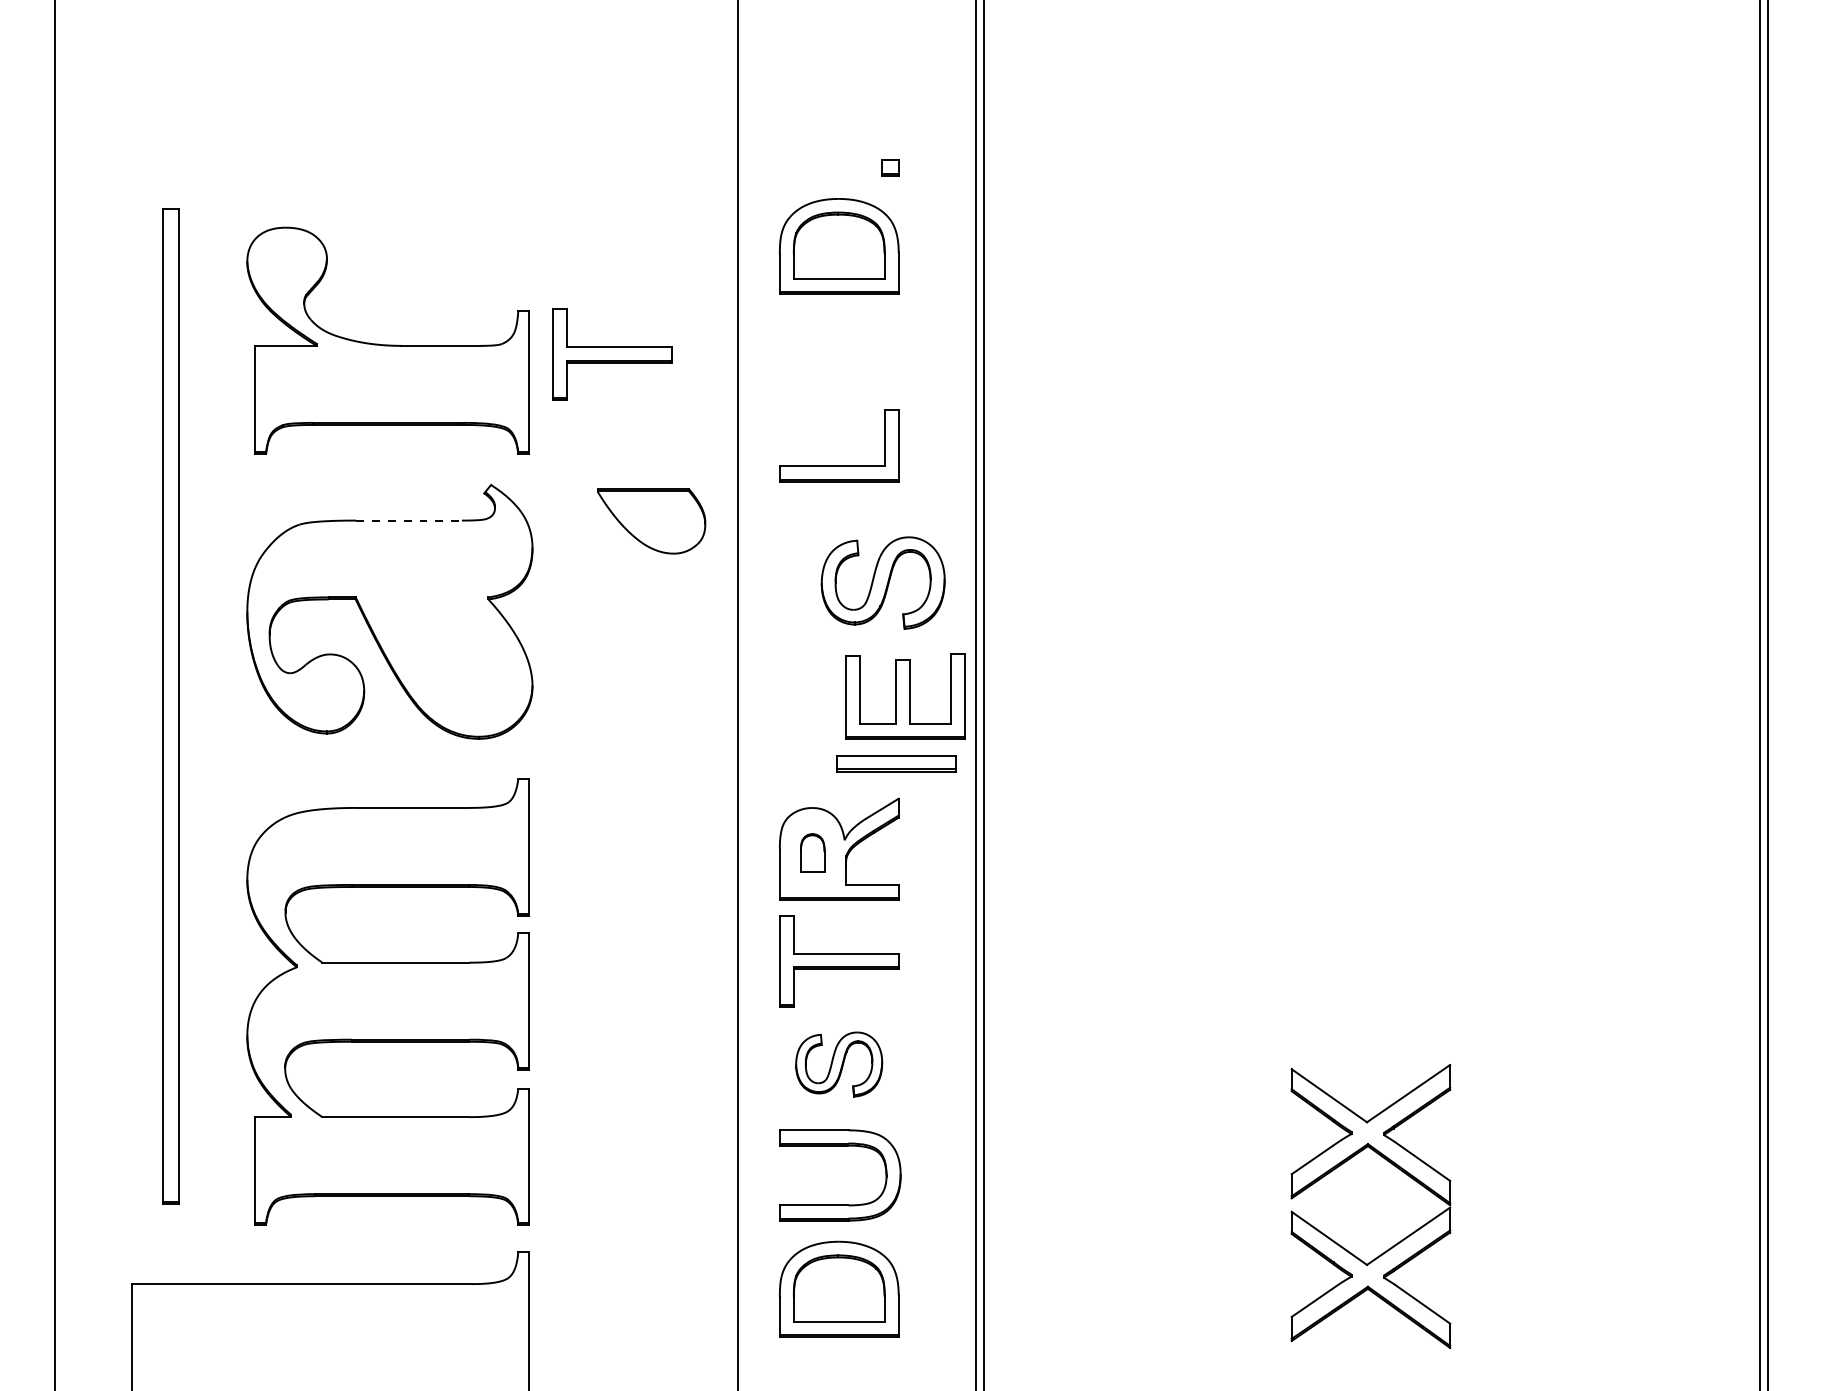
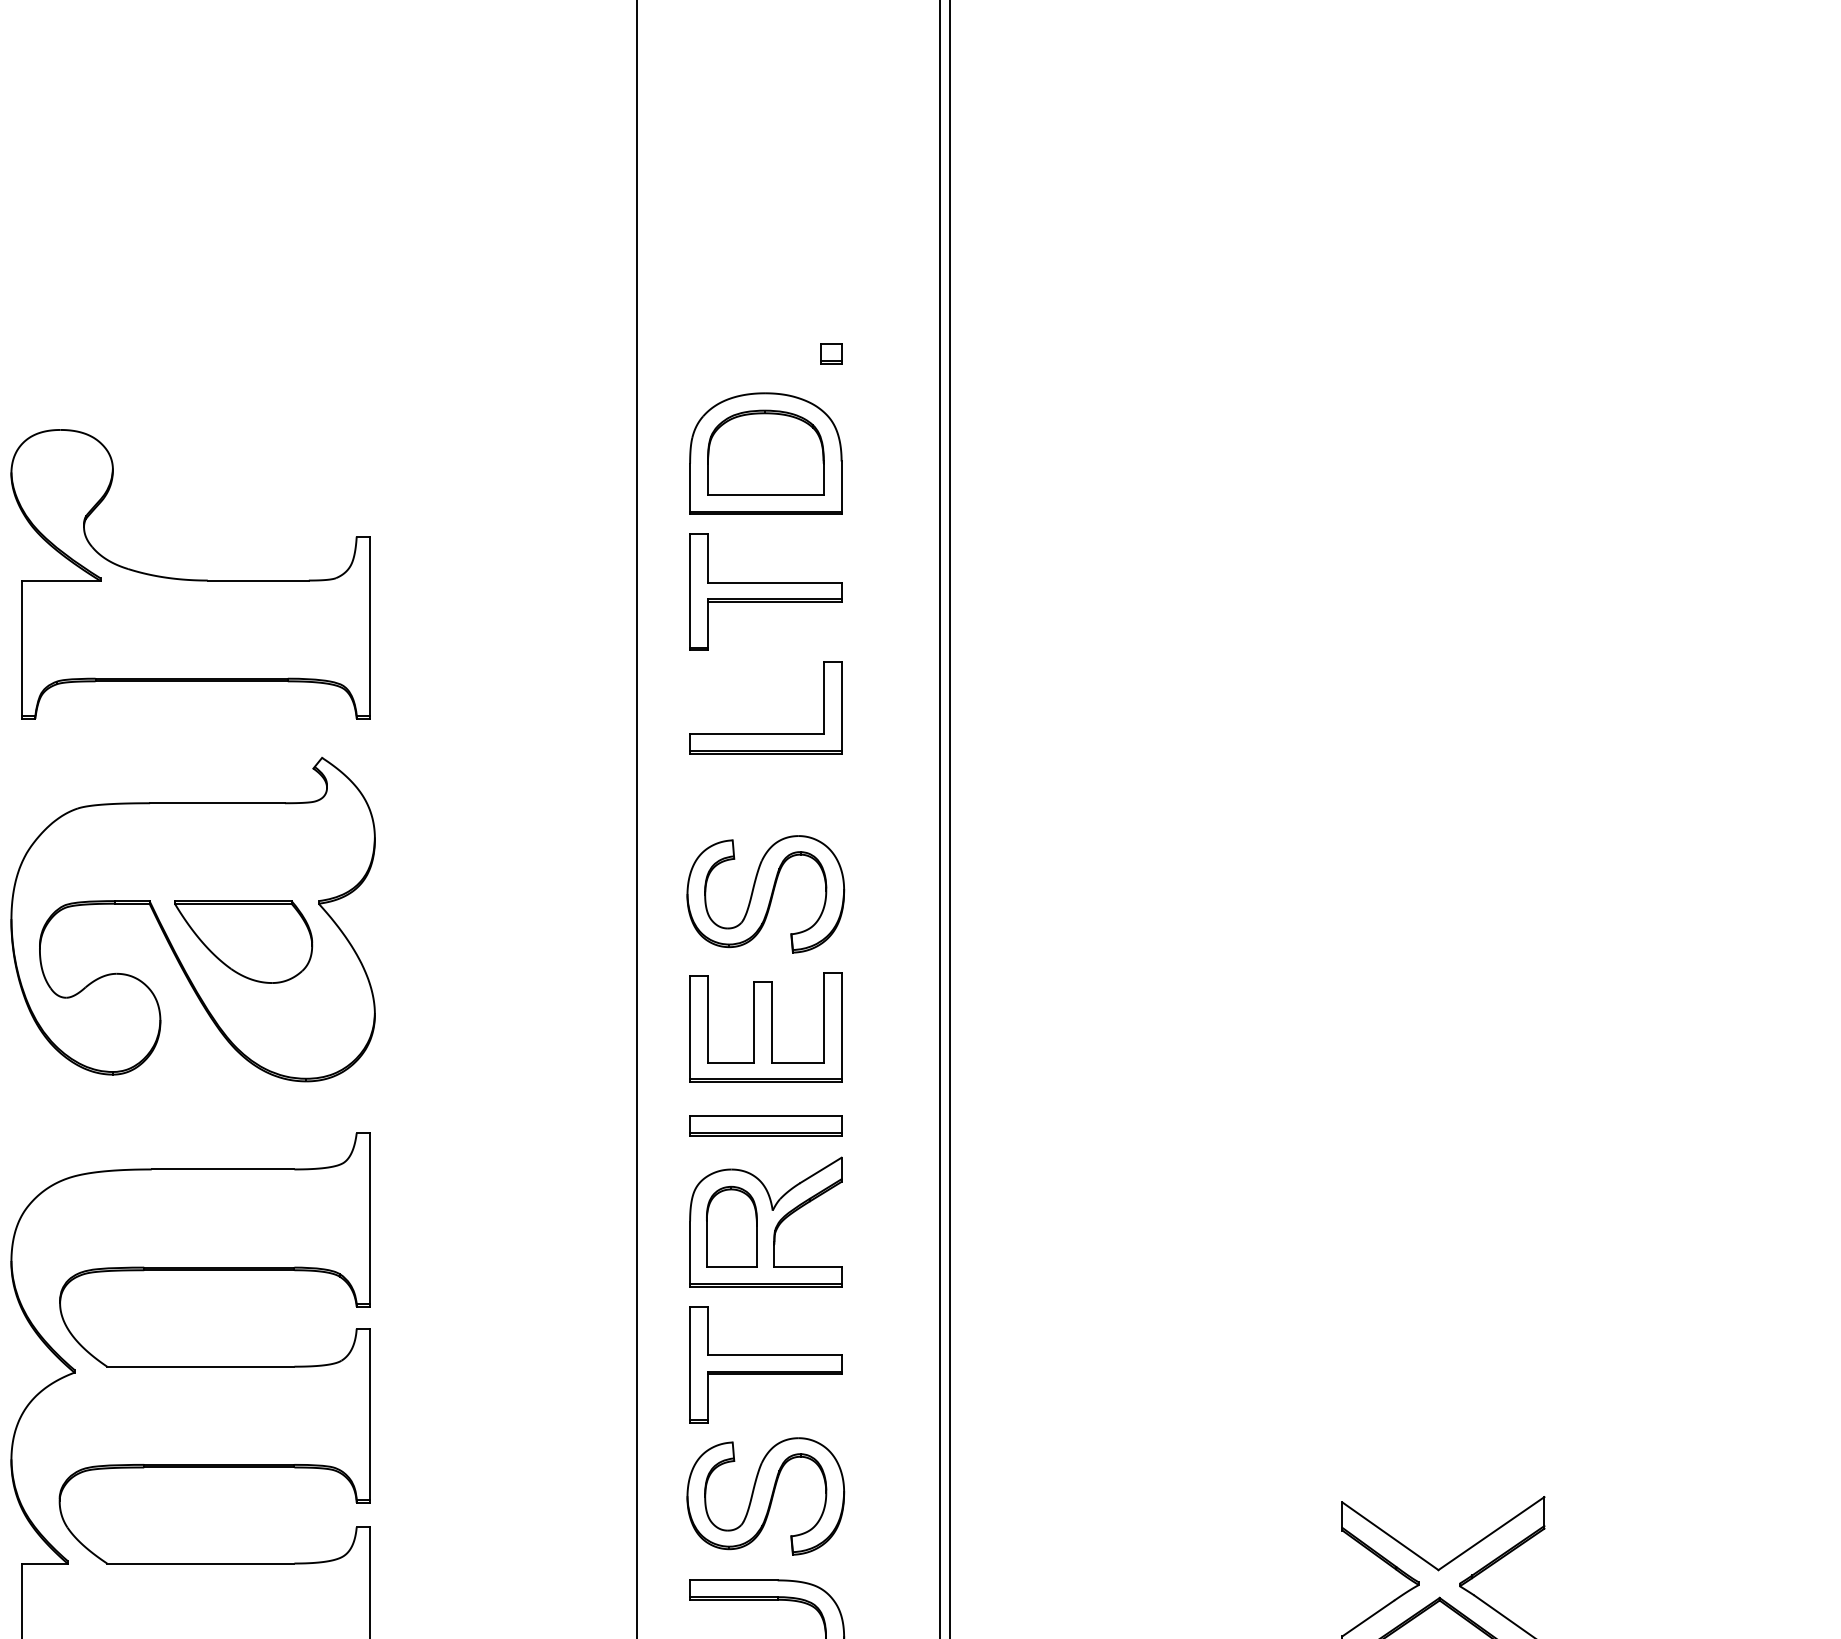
part: (612, 354) -> (766, 591), moved
line: (409, 520) -> (218, 803), dashed -> solid
part: (651, 521) -> (243, 942), moved
part: (882, 582) -> (764, 893), moved
part: (905, 696) -> (766, 1027), moved
part: (896, 763) -> (766, 1125), moved
part: (812, 852) -> (731, 1226), size x1.67
part: (838, 1064) -> (764, 1496), size x1.43

